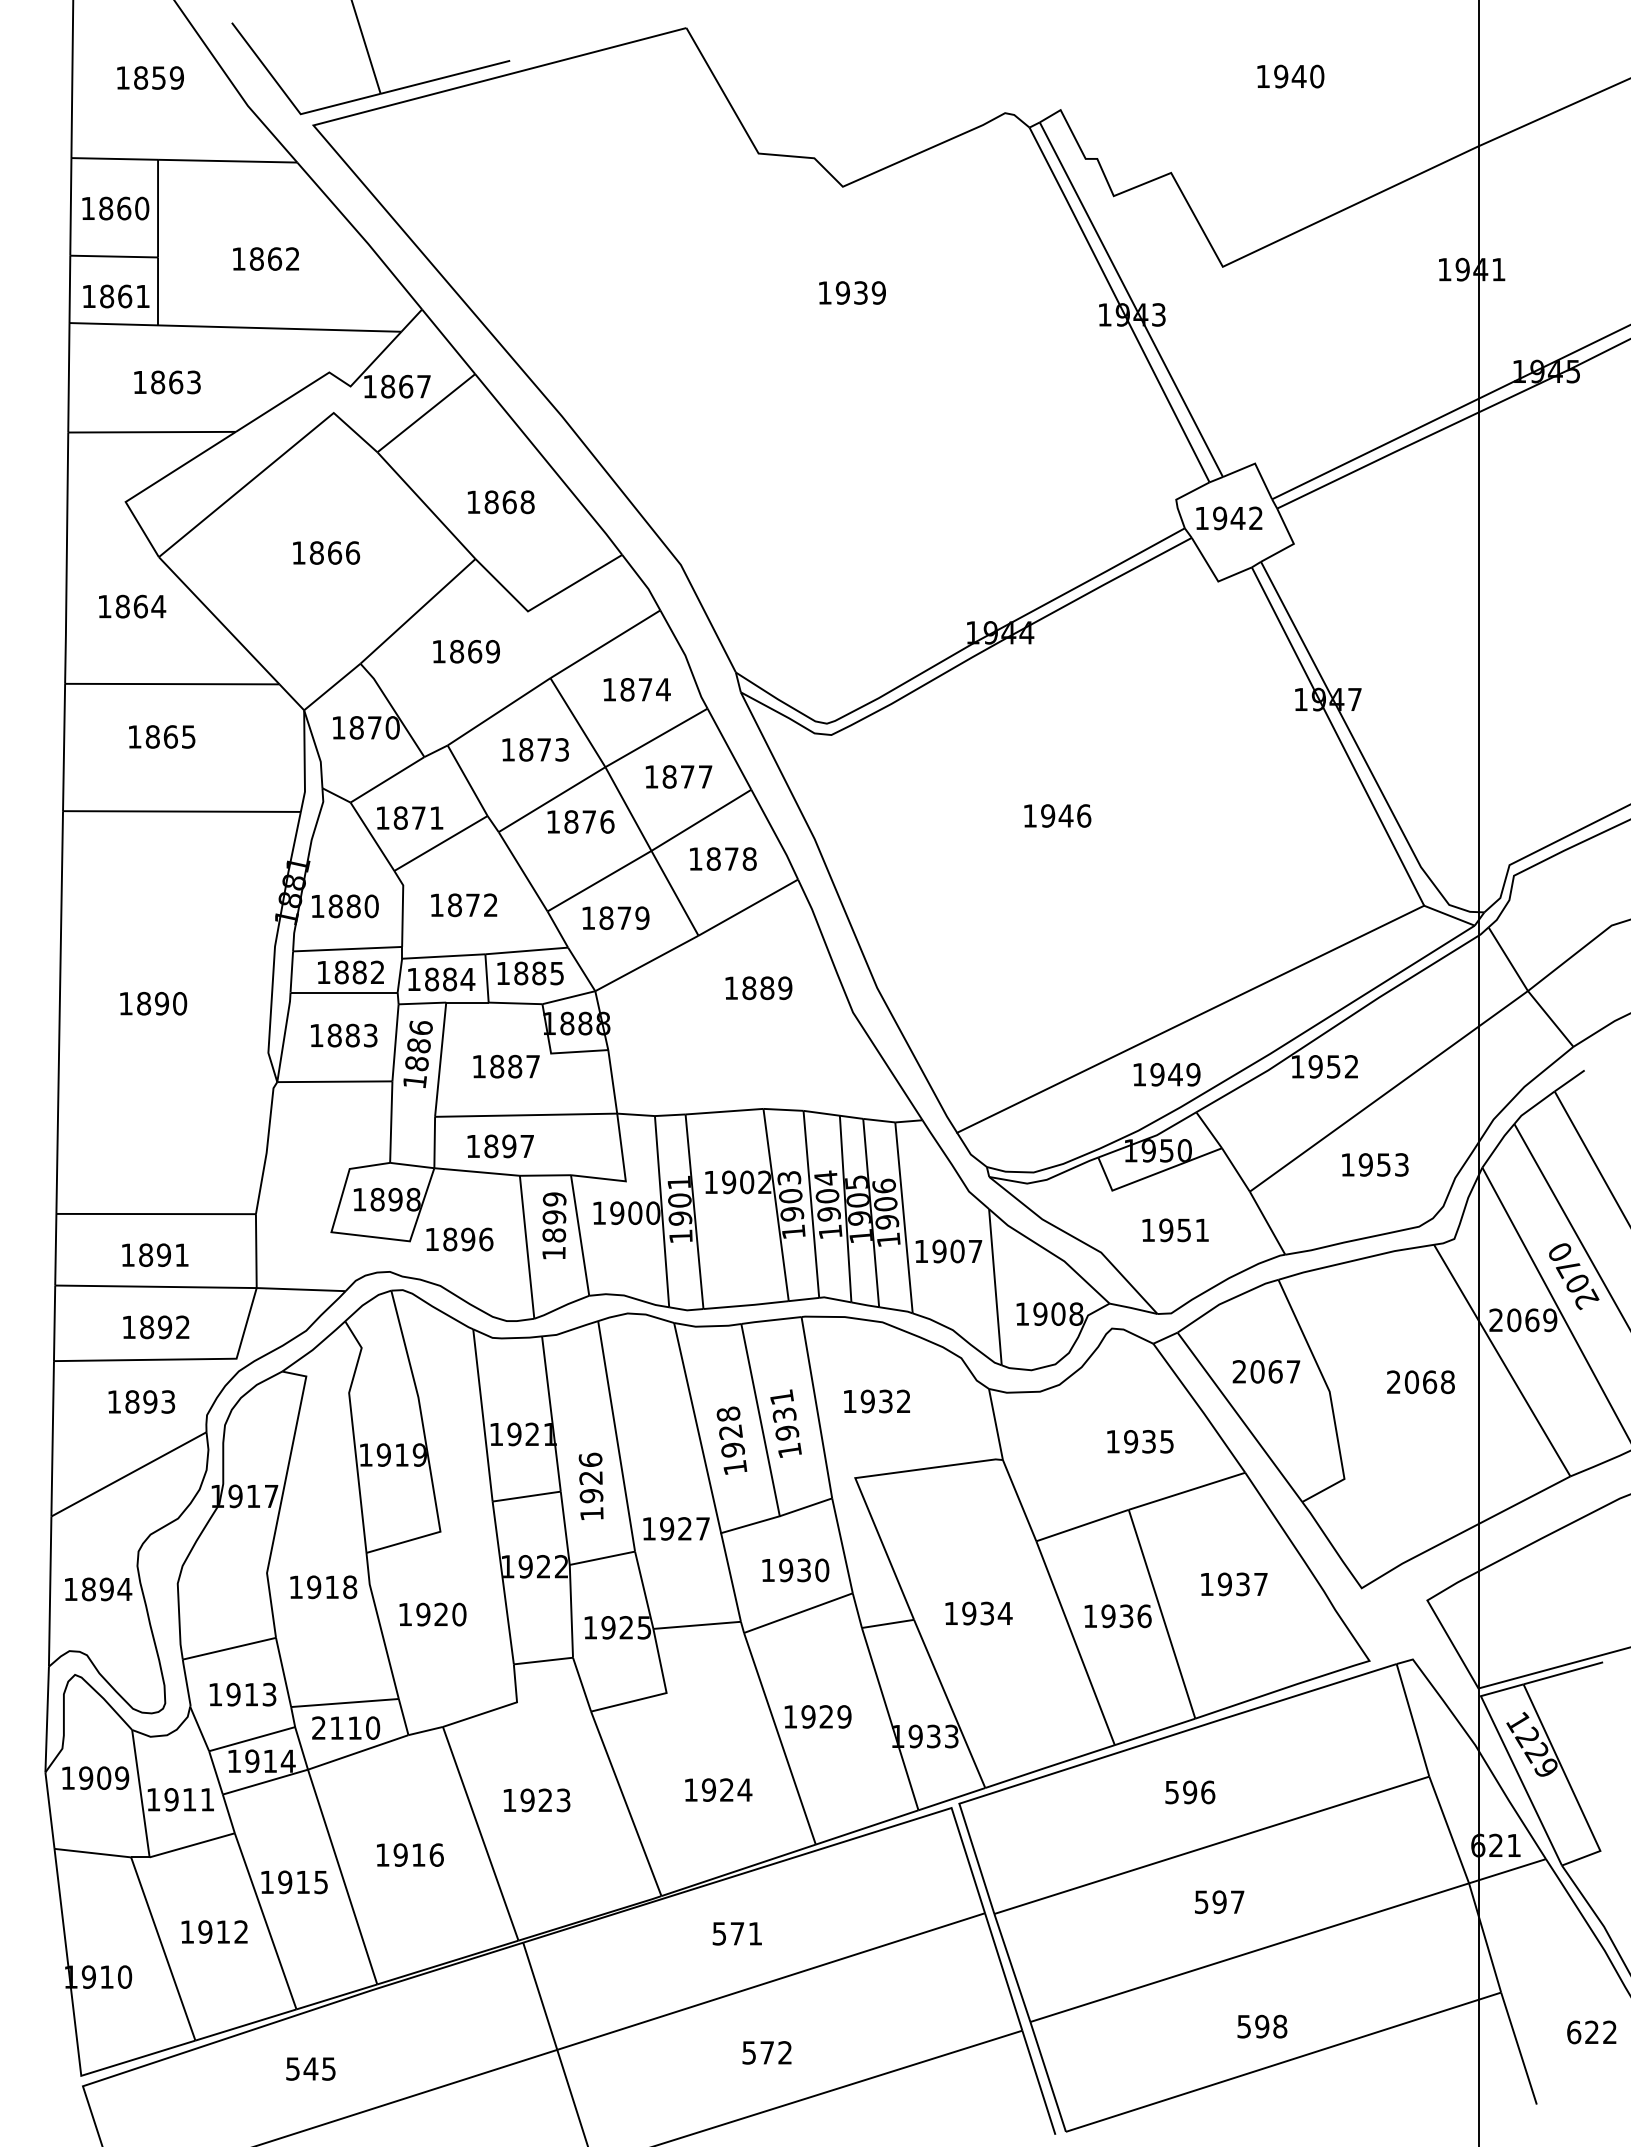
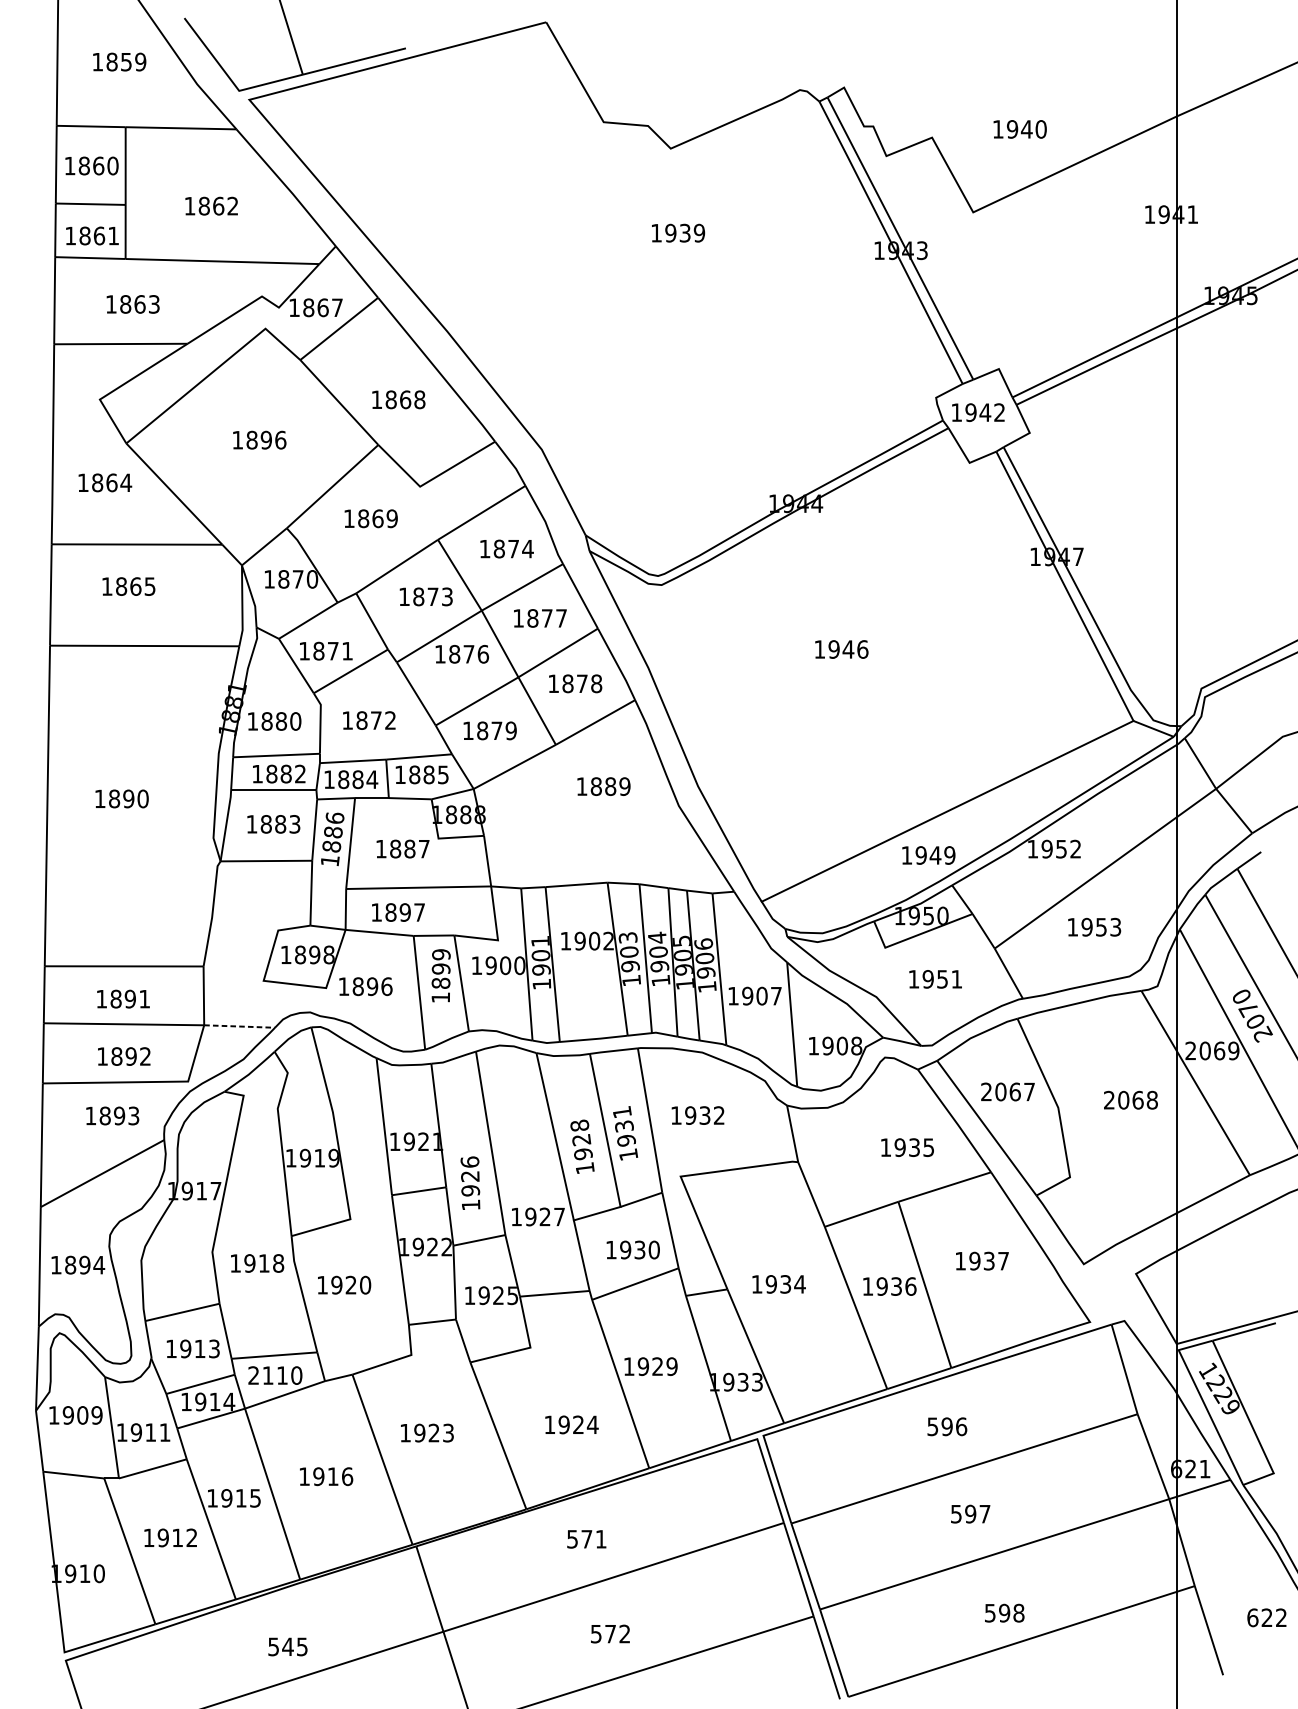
text: (1290, 76) -> (1019, 129), moved
text: (334, 552) -> (266, 439), 1866 -> 1896
line: (301, 1289) -> (239, 1026), solid -> dashed
text: (310, 2068) -> (287, 1646), moved

